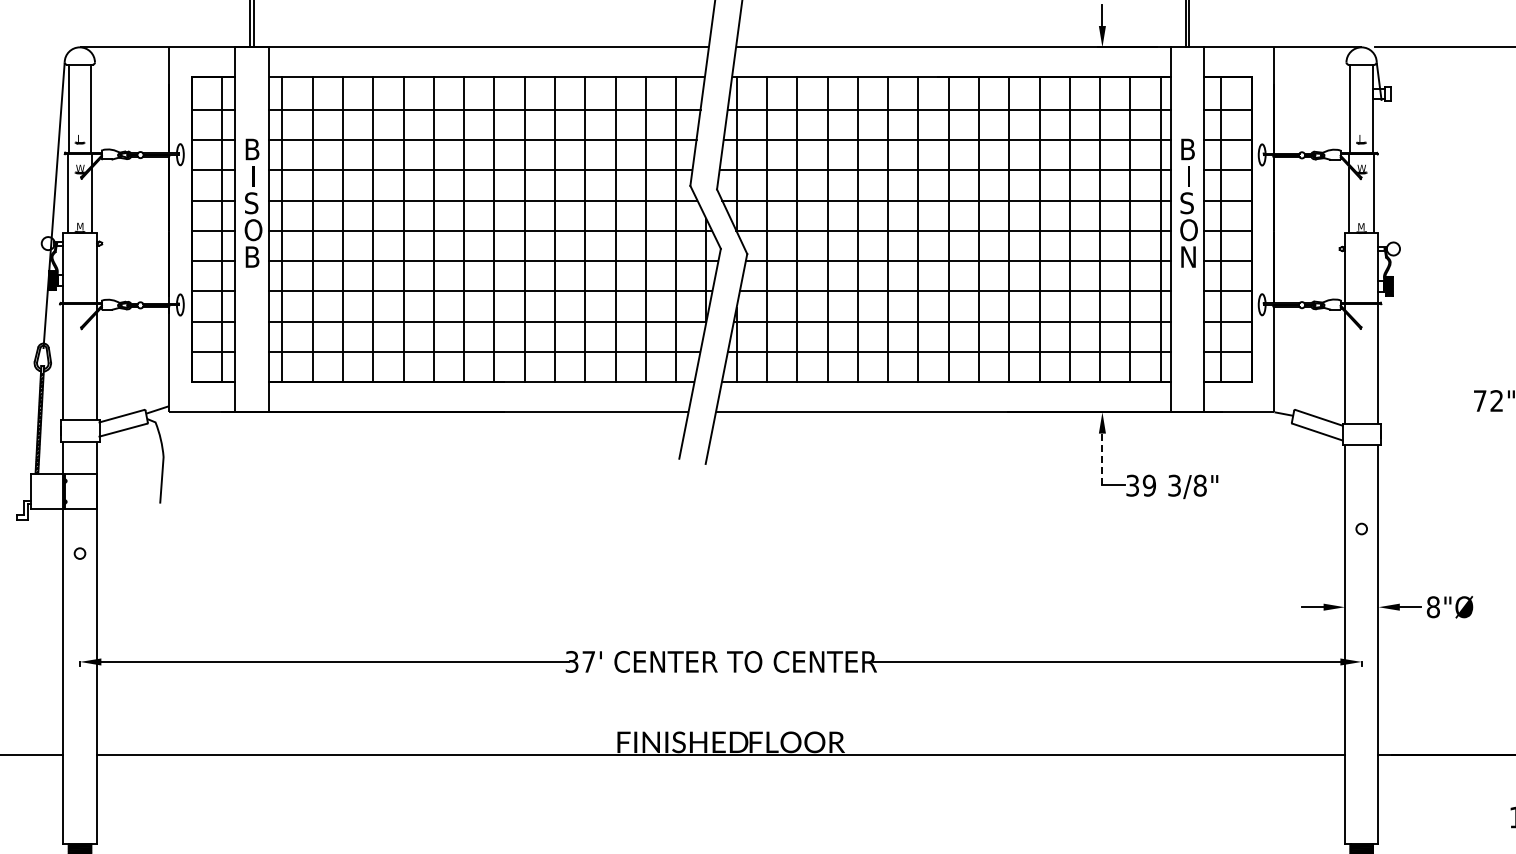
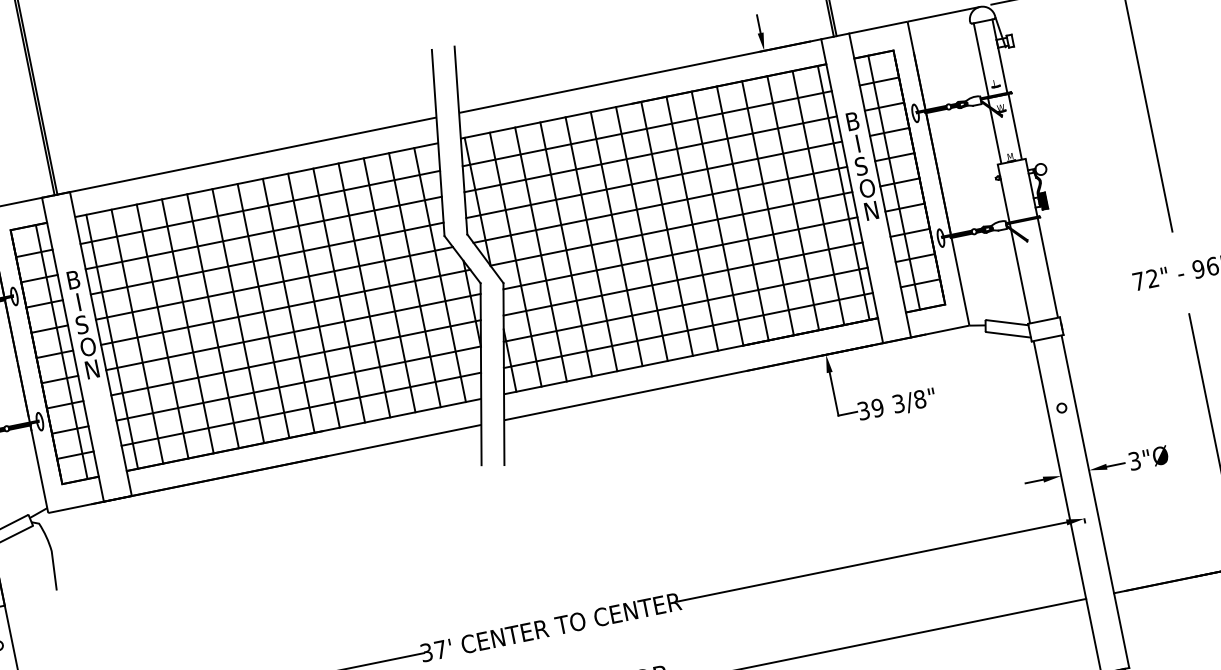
text: (254, 256) -> (93, 368), B -> N
line: (1102, 459) -> (834, 394), dashed -> solid
text: (1433, 607) -> (1134, 461), 8"Ø -> 3"Ø

